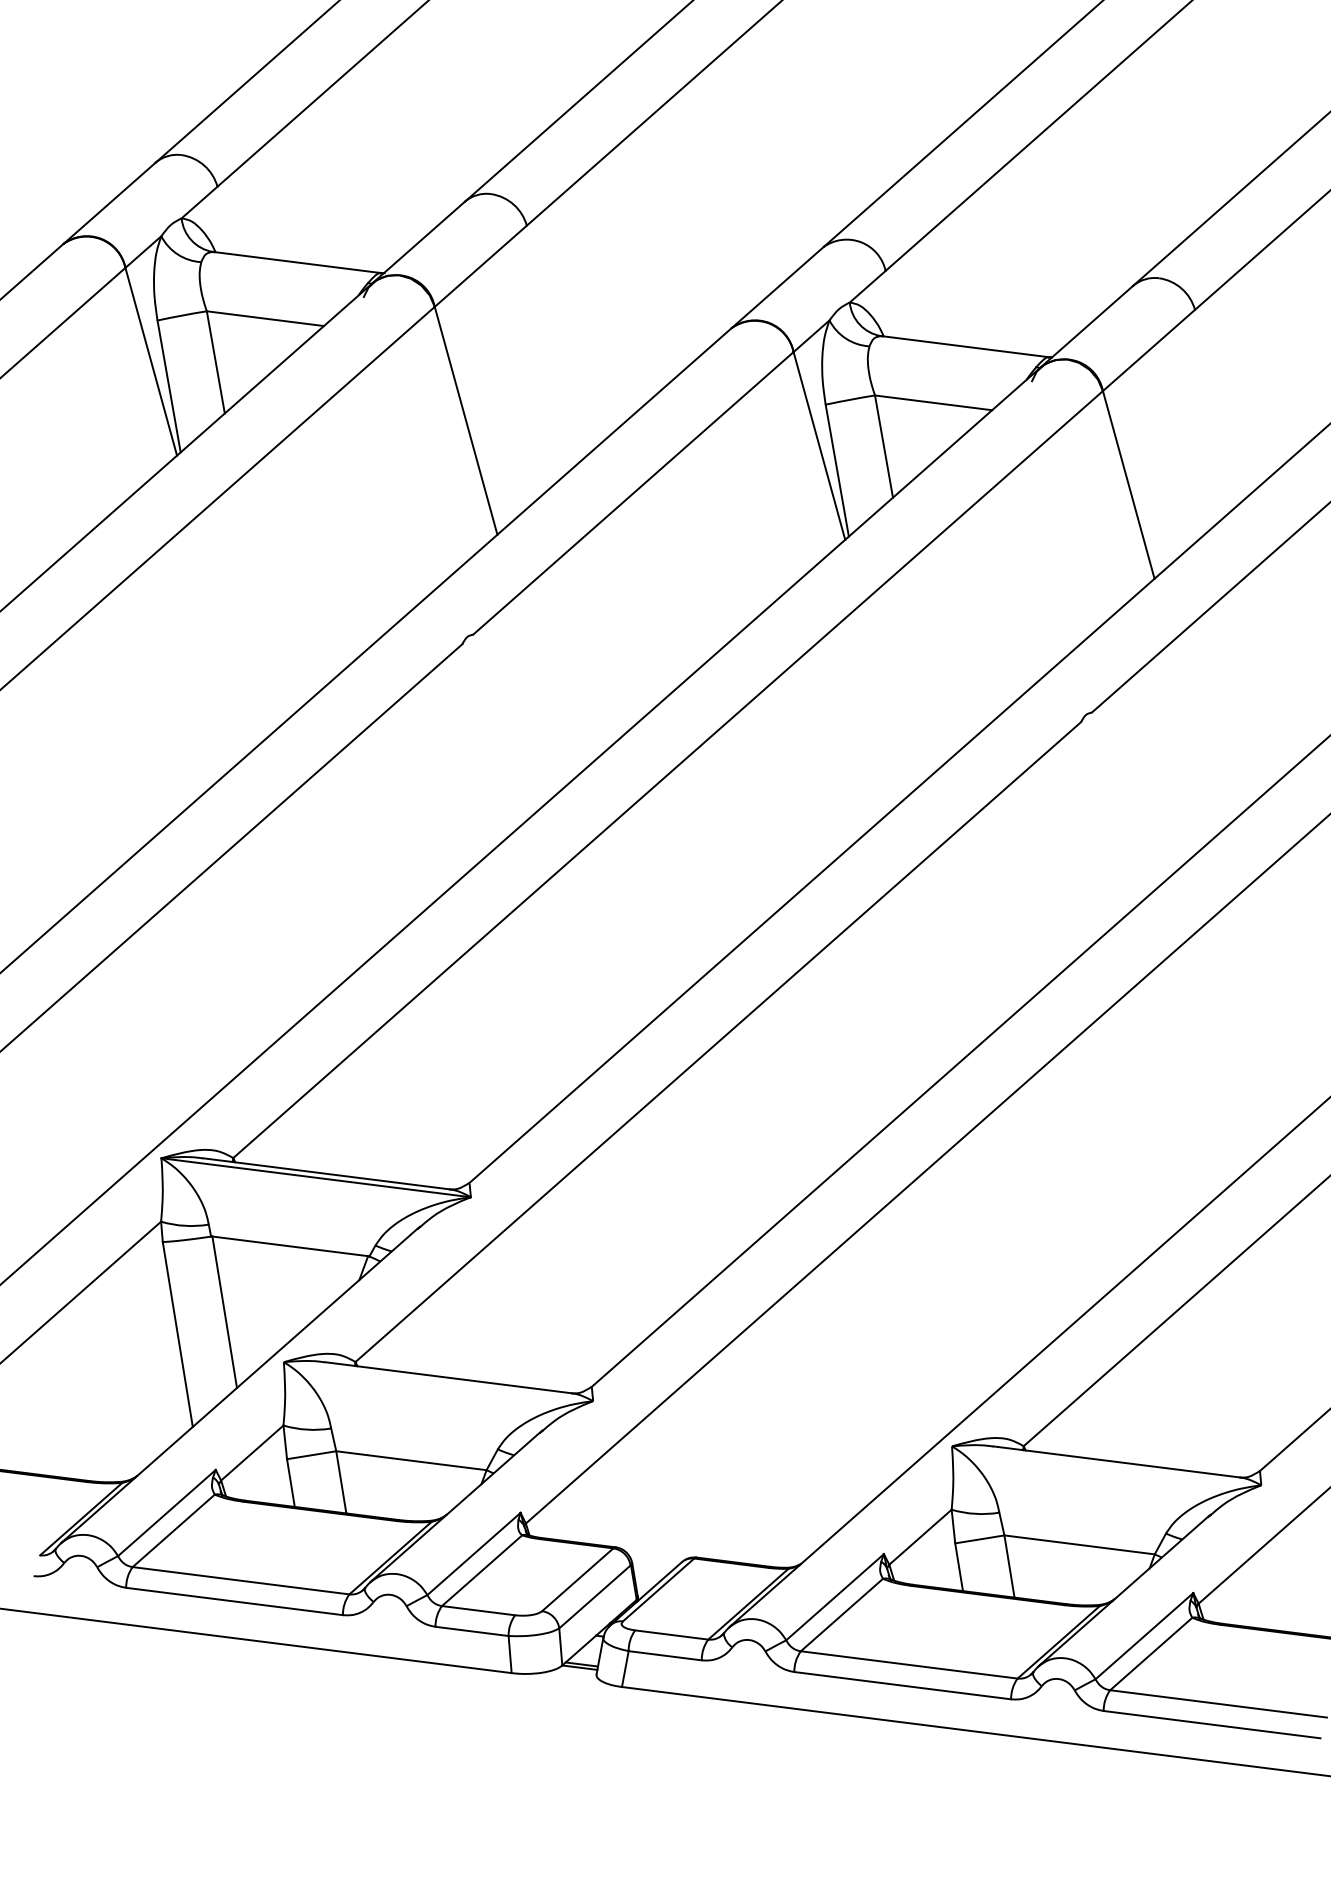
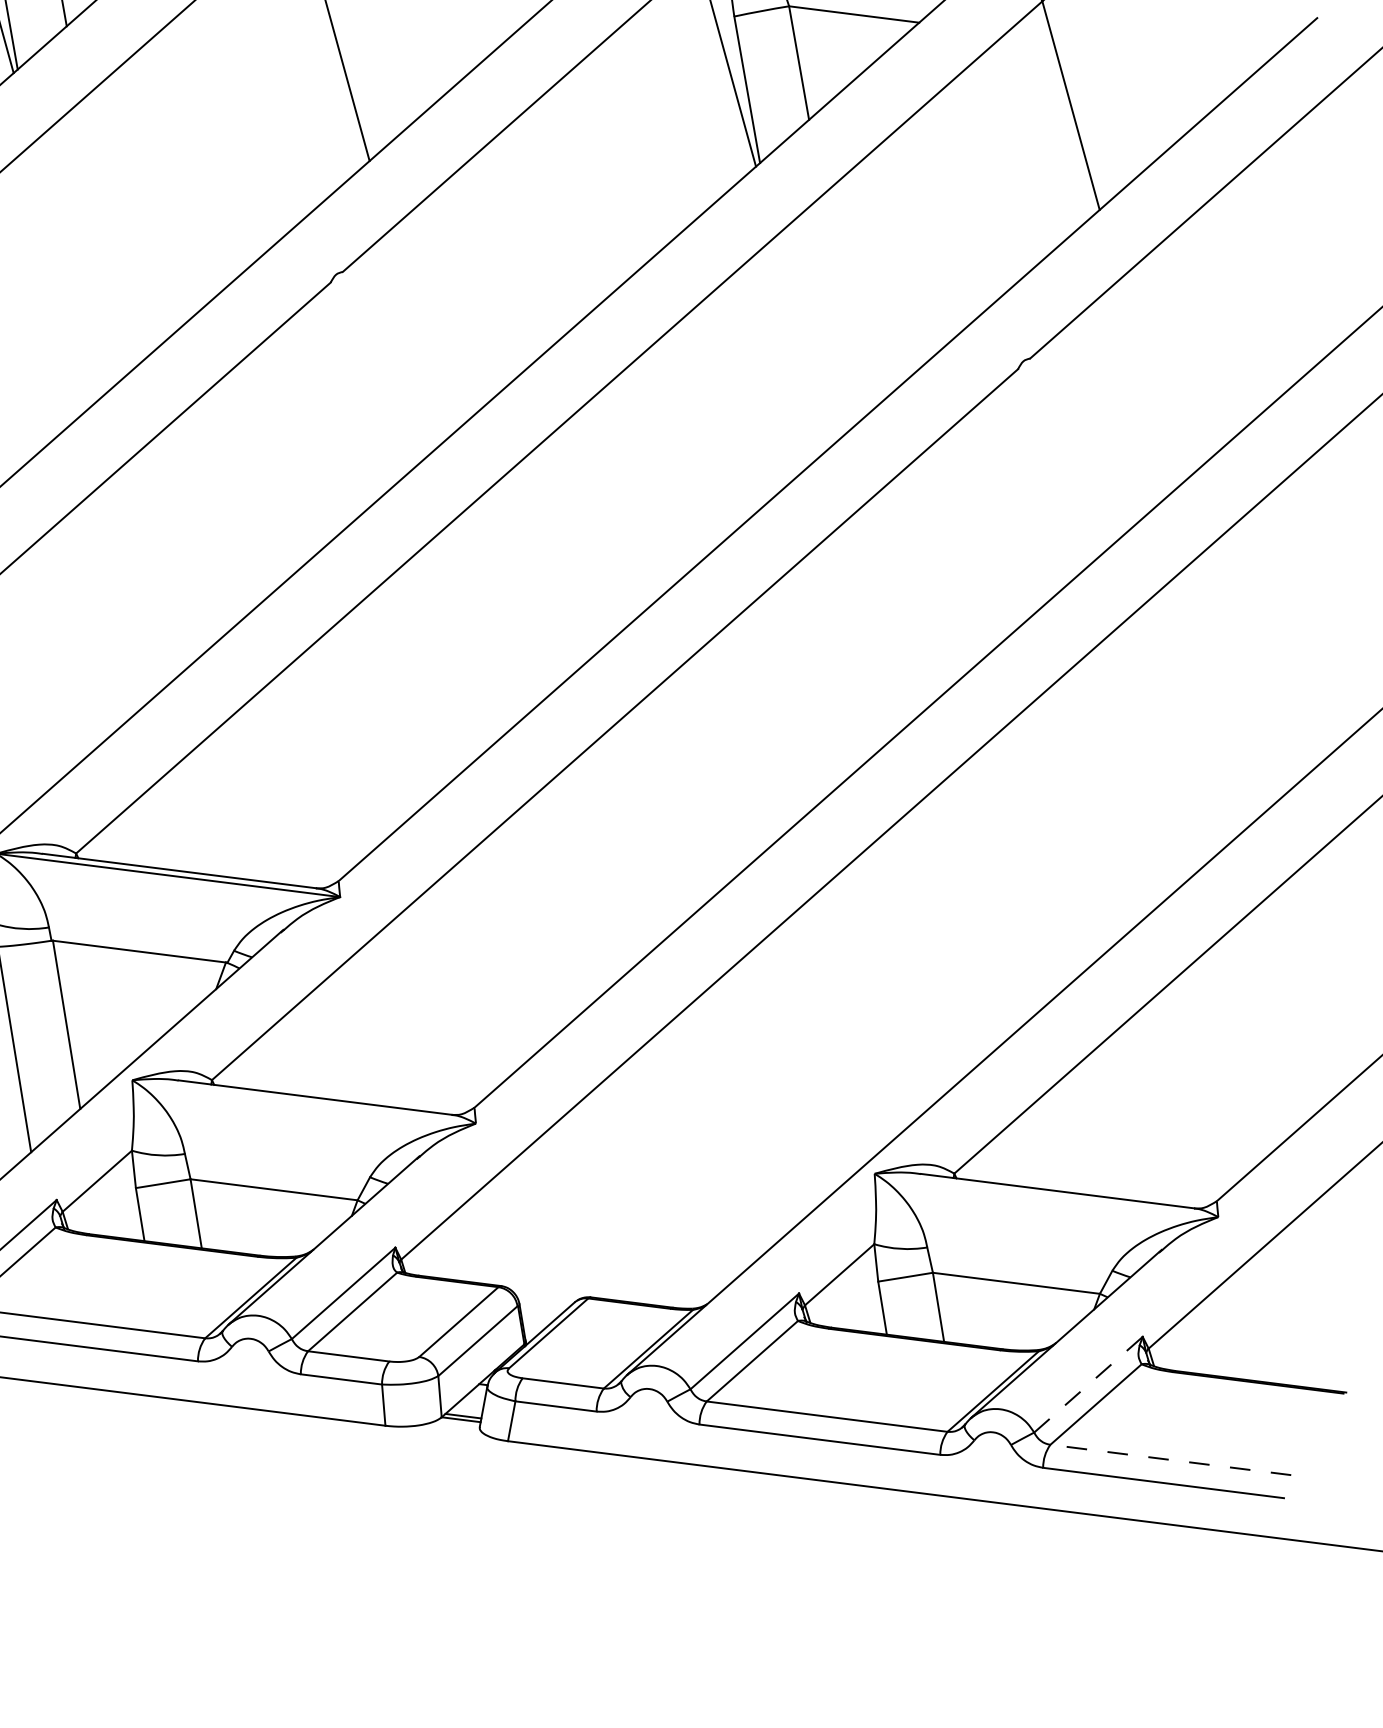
line: (1144, 1635) -> (1088, 1383), solid -> dashed
line: (1218, 1703) -> (1170, 1459), solid -> dashed

